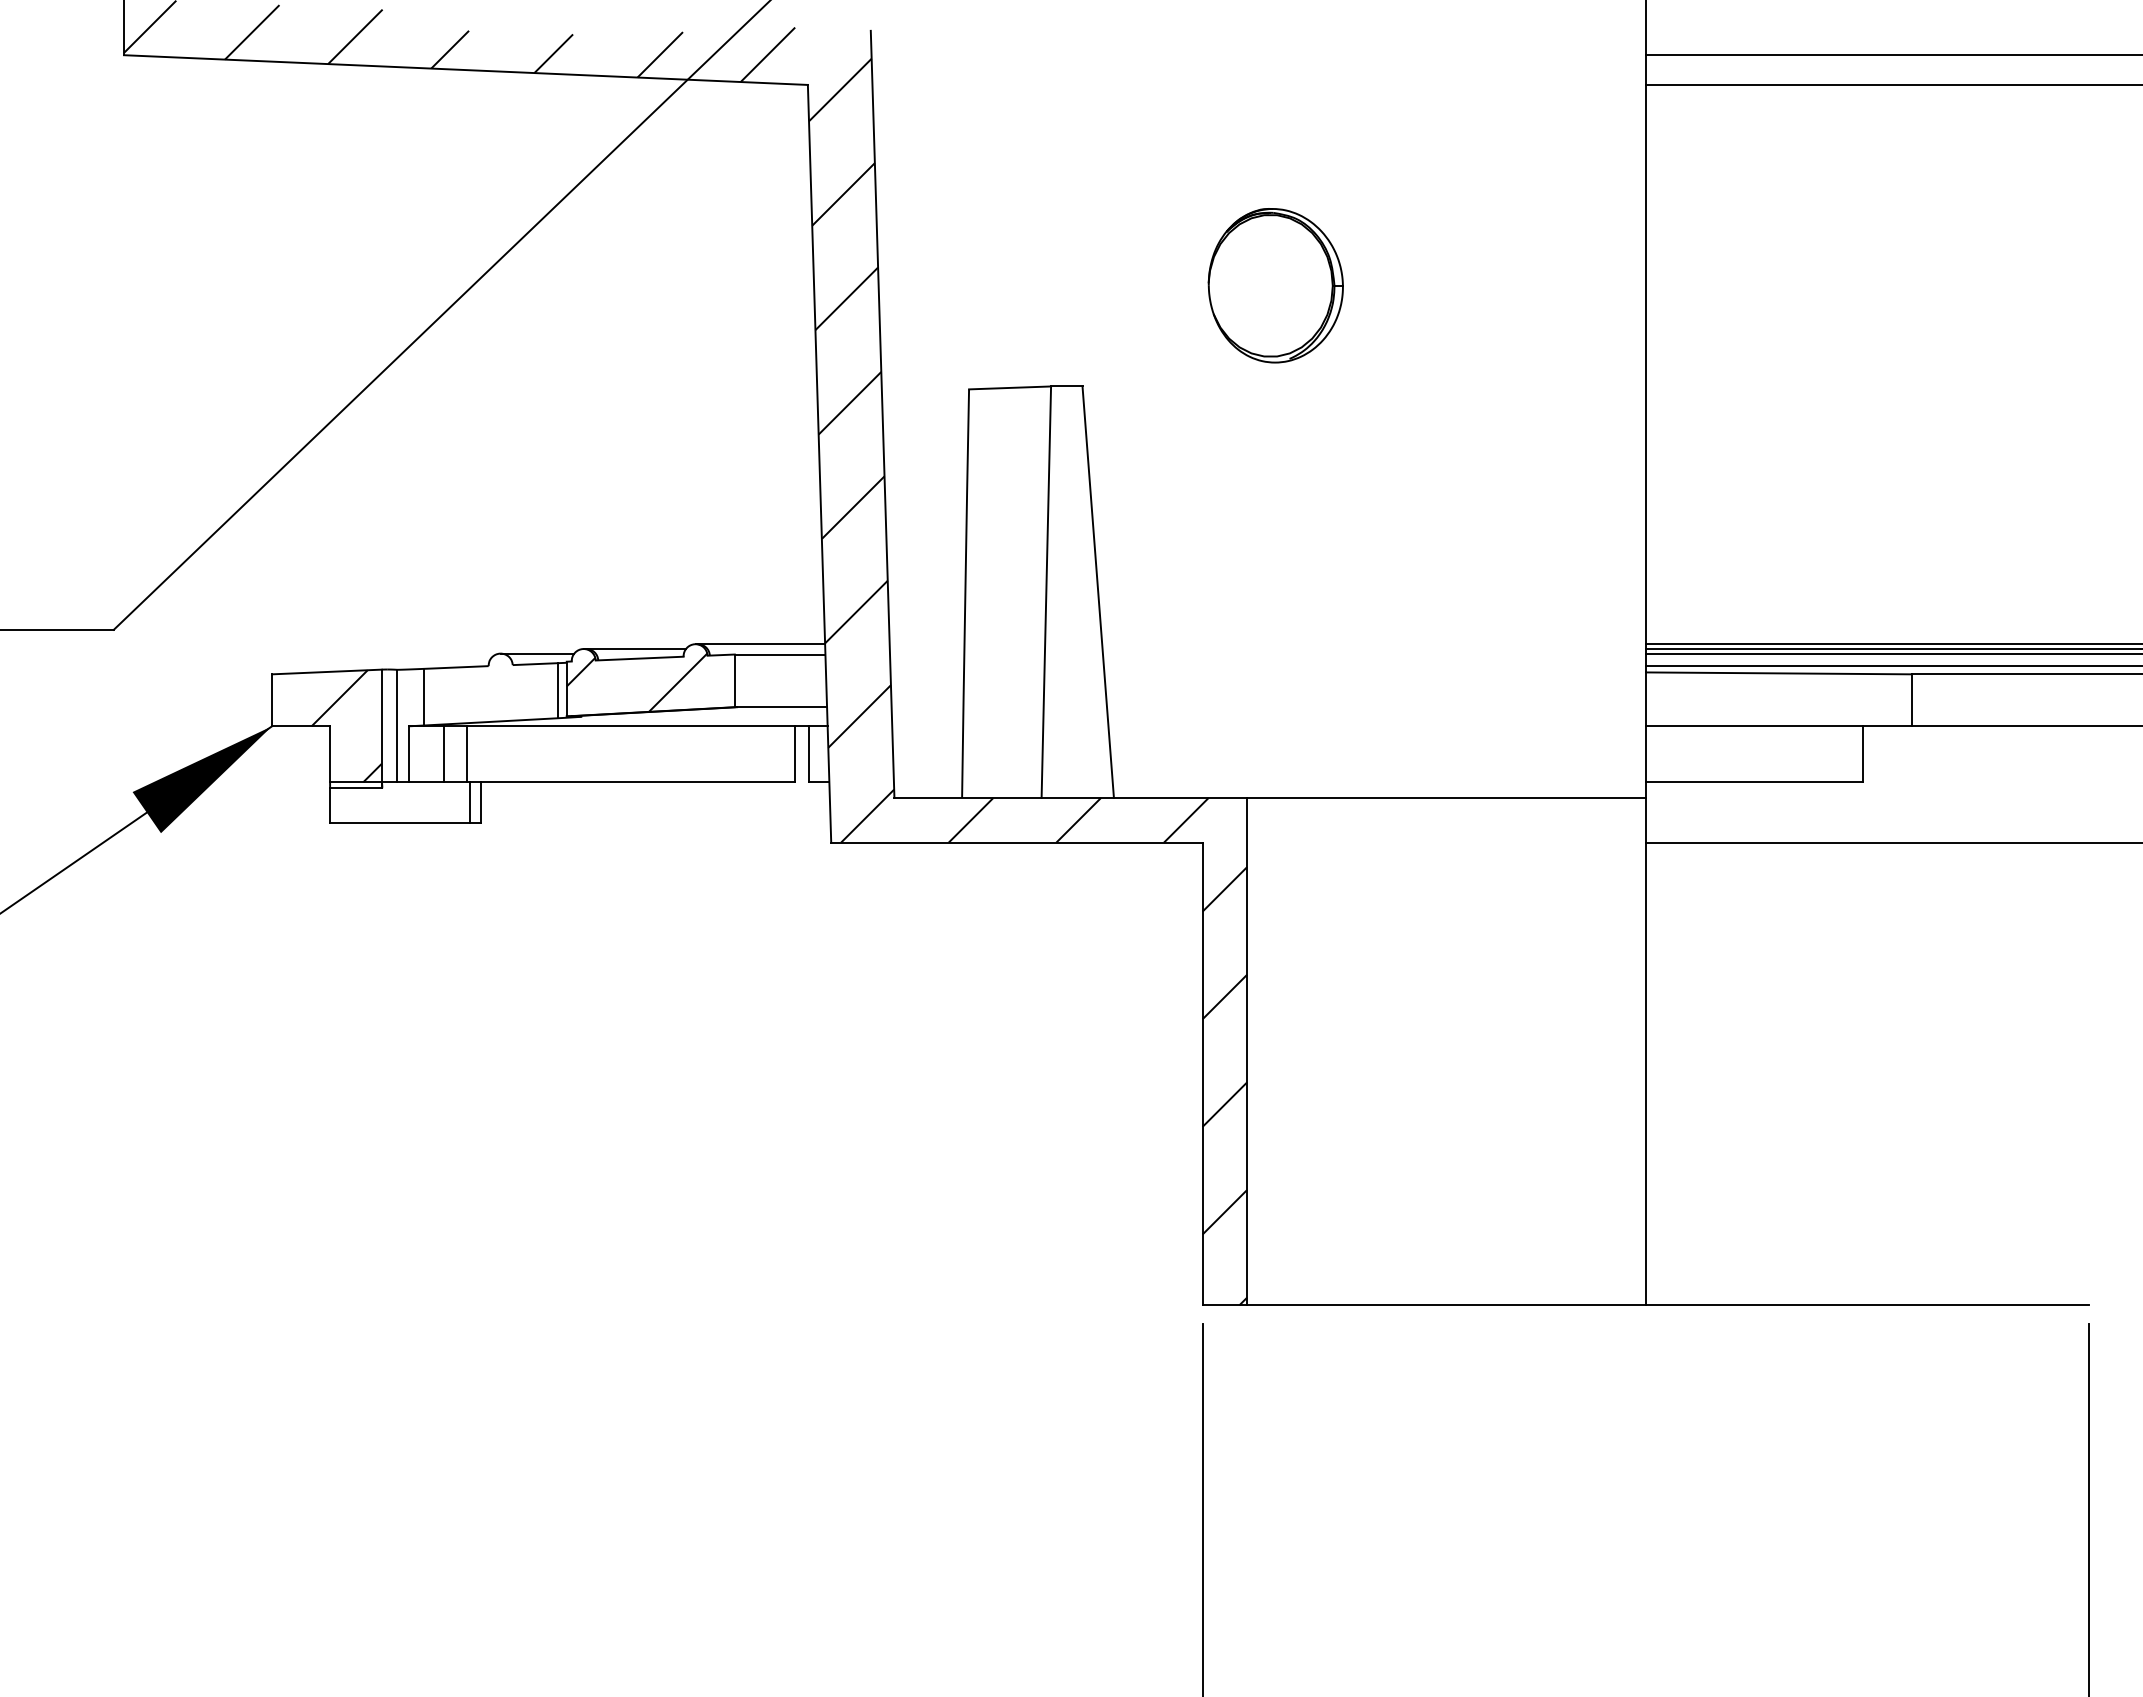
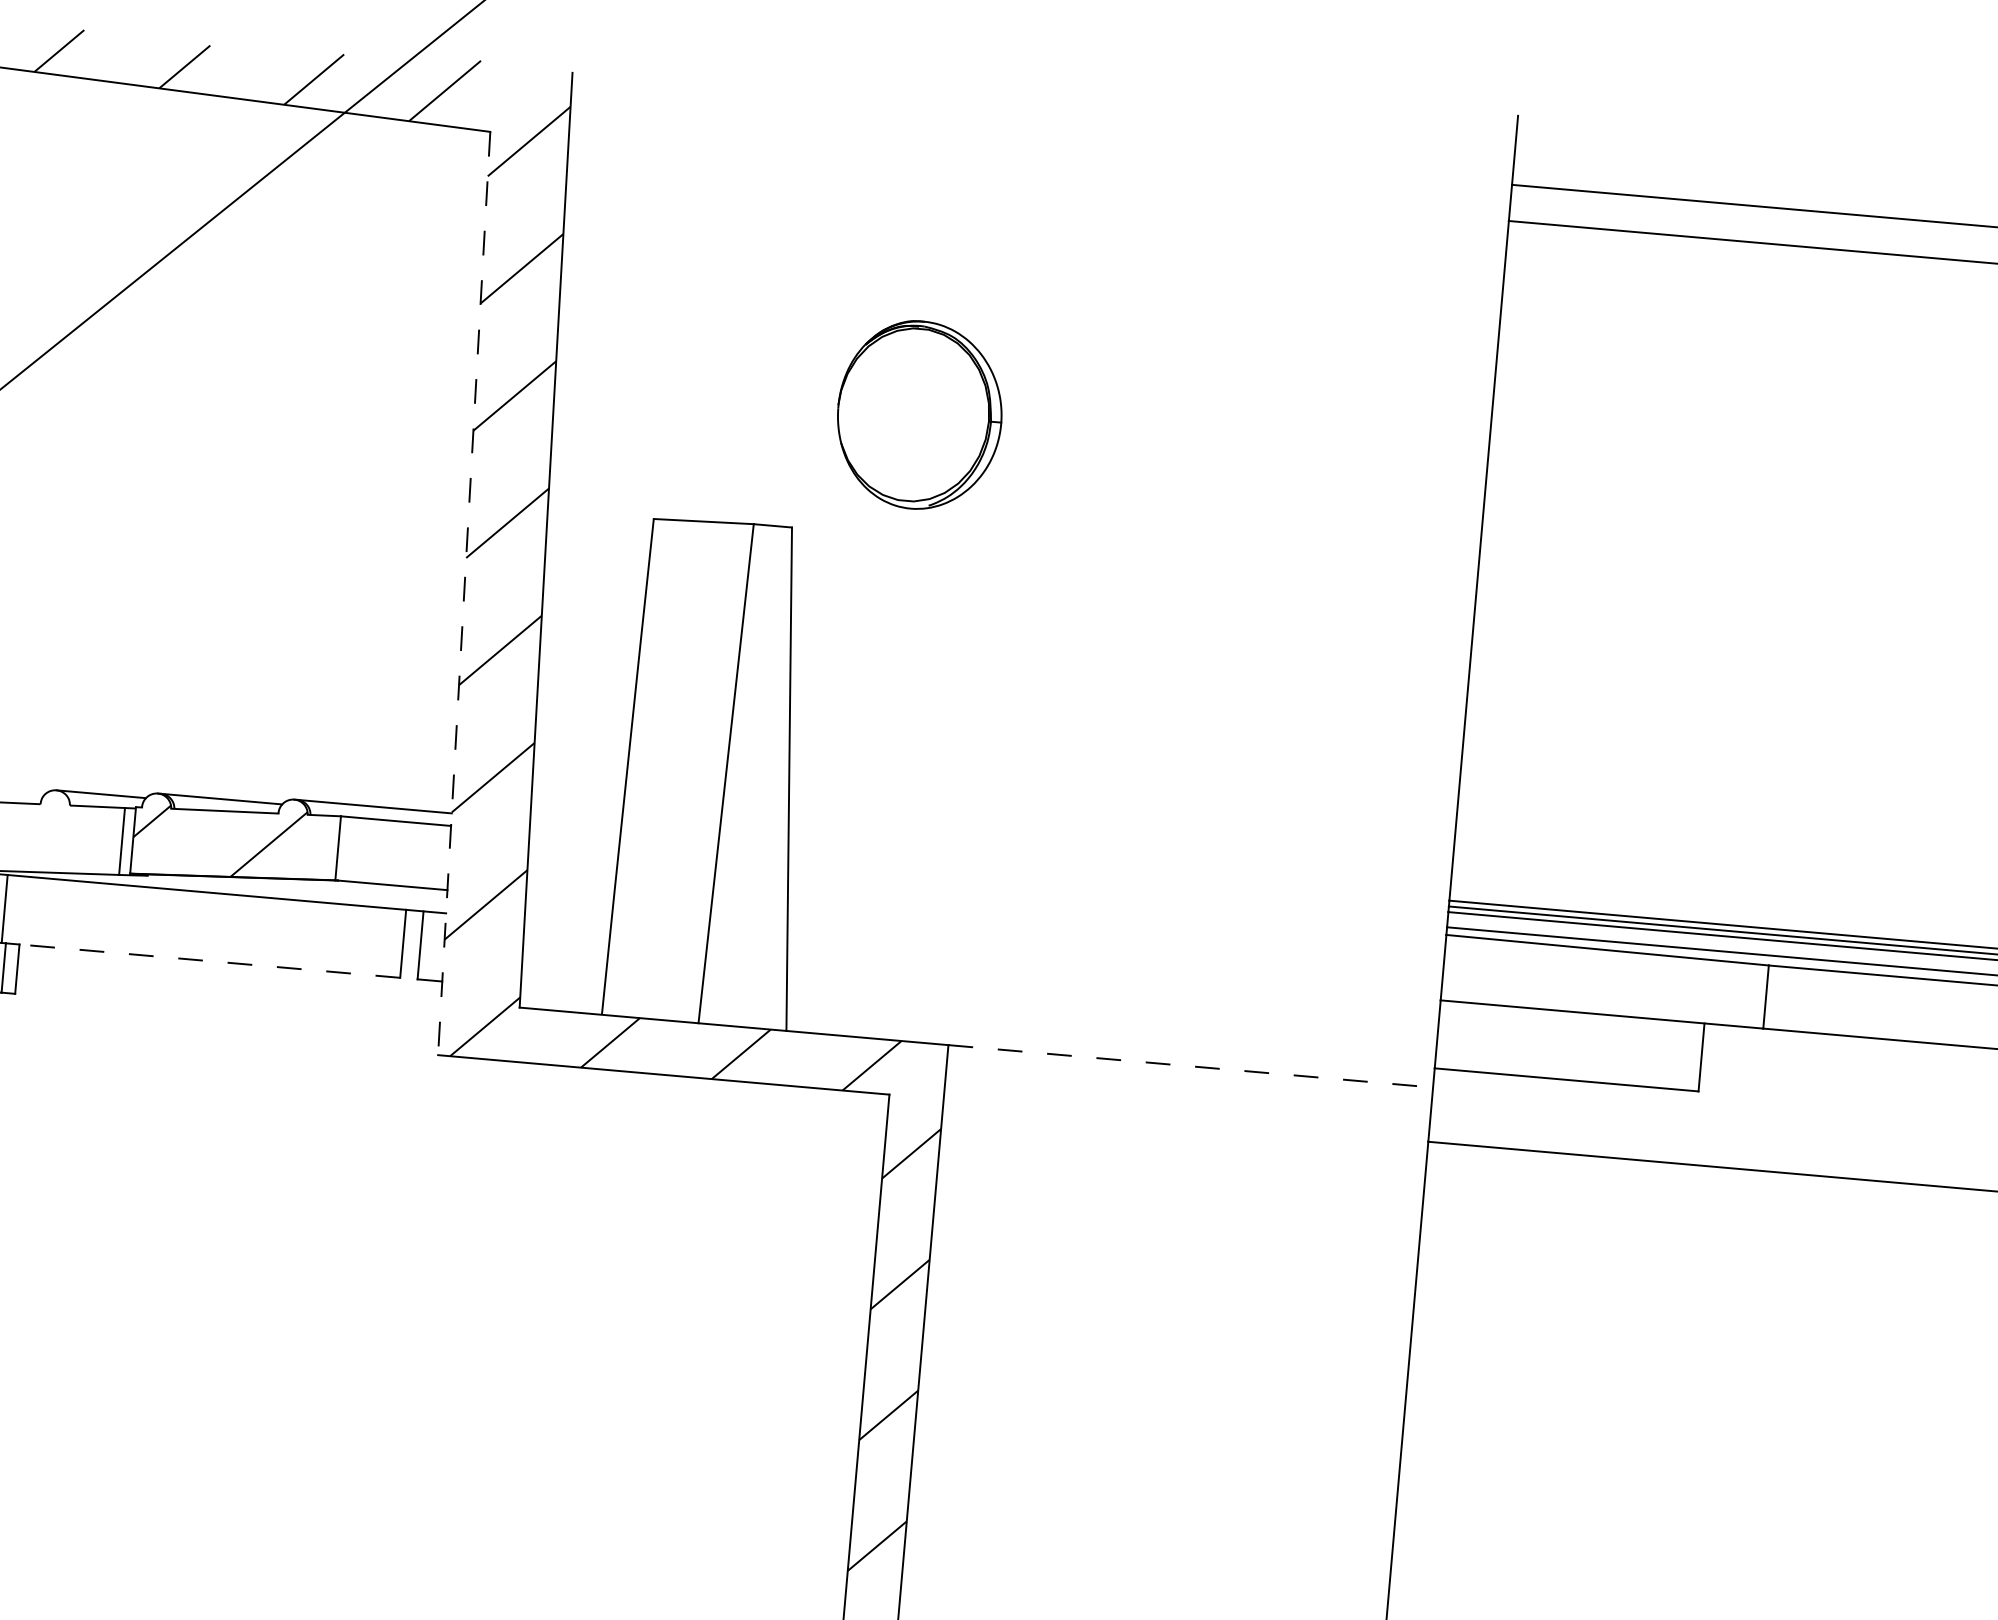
part: (1275, 285) -> (919, 415), moved
line: (819, 464) -> (464, 594), solid -> dashed
line: (638, 782) -> (210, 961), solid -> dashed
line: (1447, 797) -> (1191, 1065), solid -> dashed

